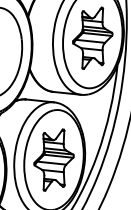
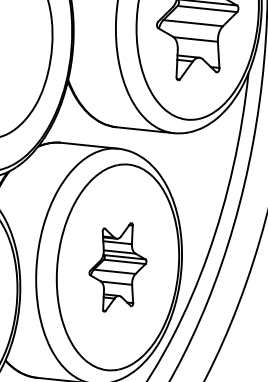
part: (53, 159) -> (116, 266), size x0.7

